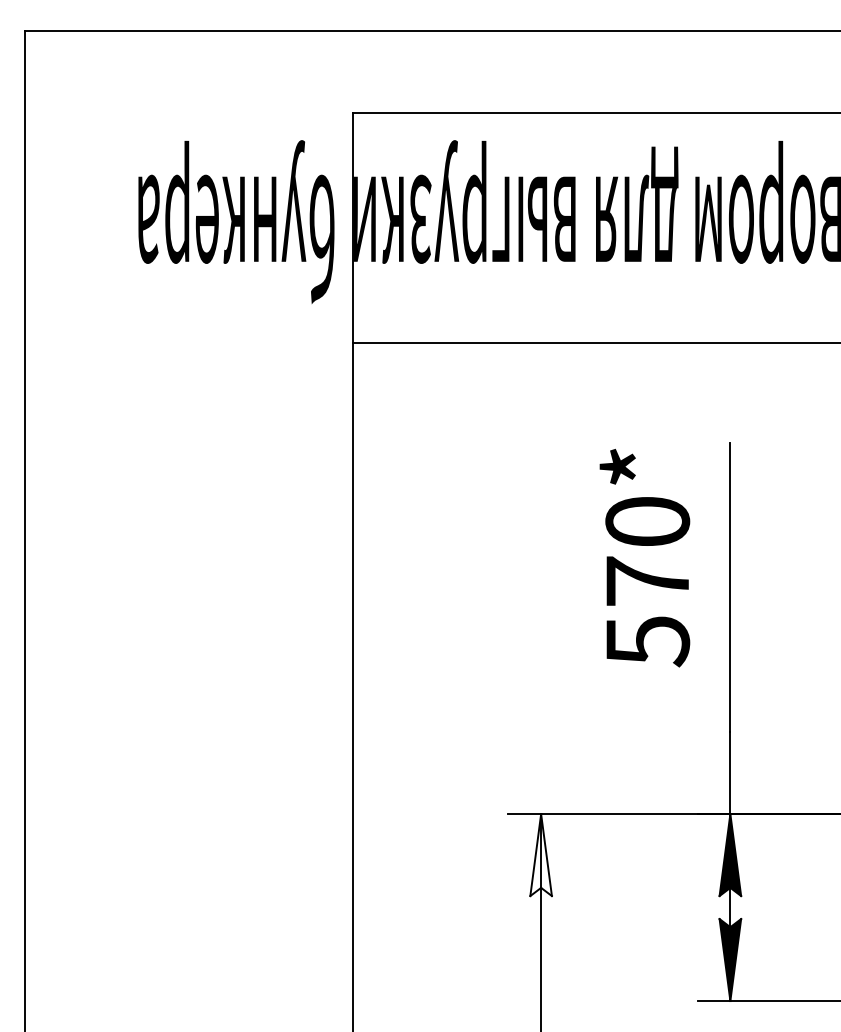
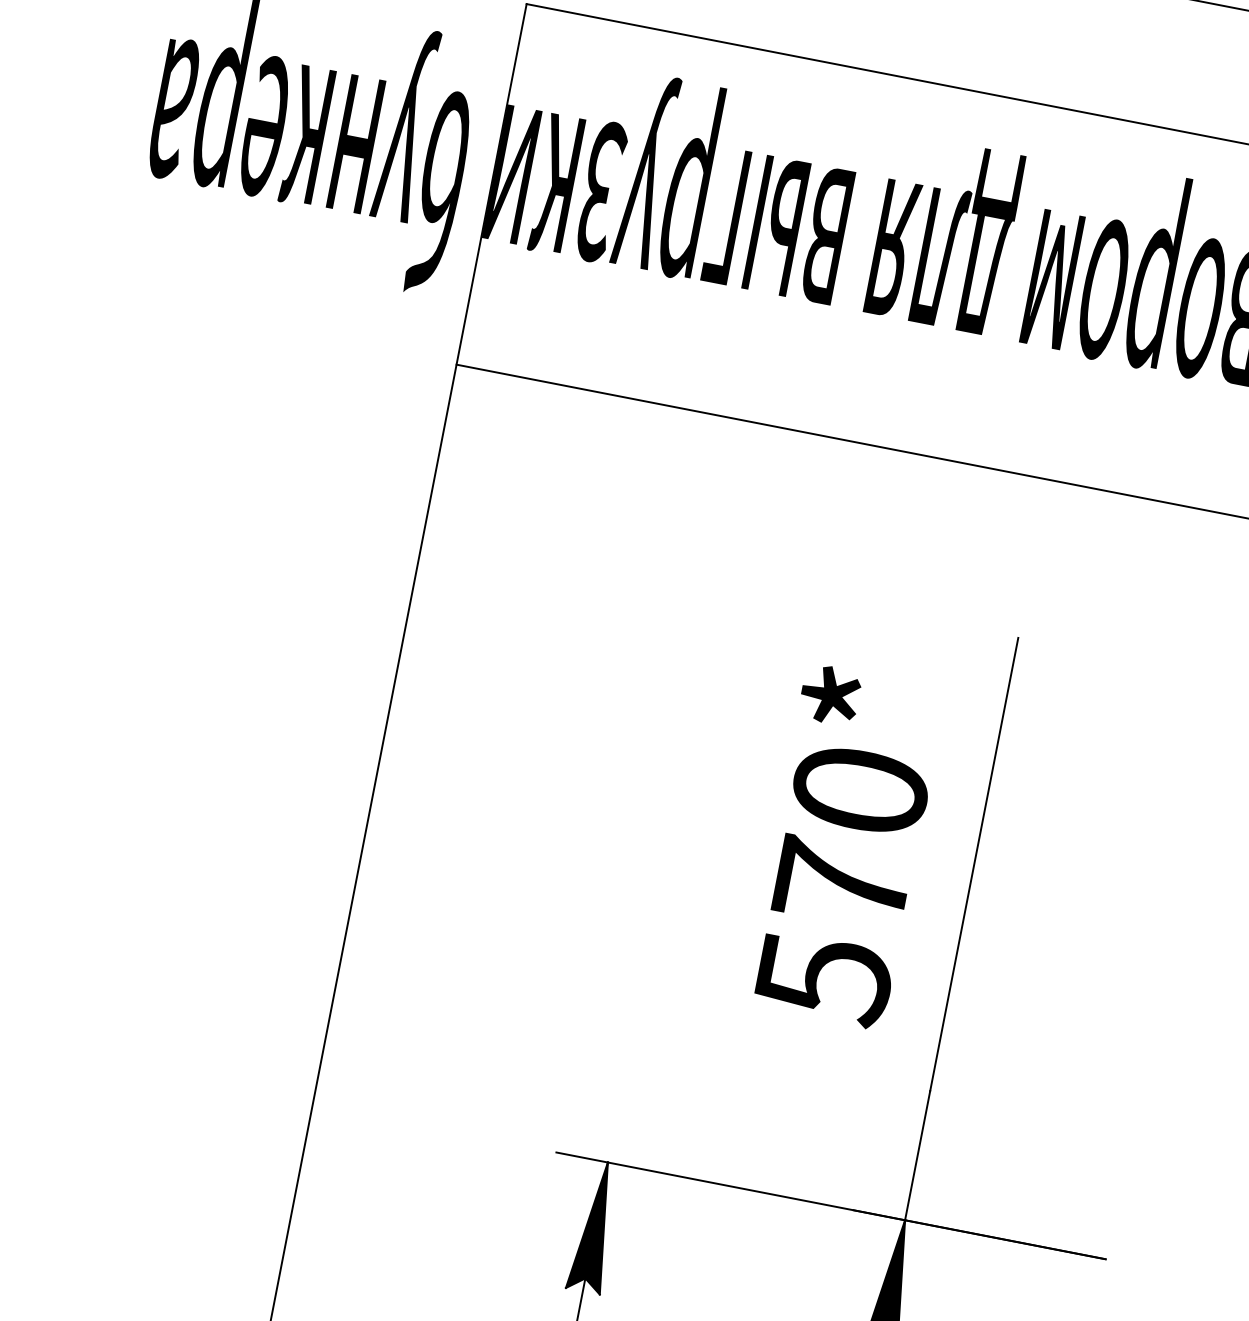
text: (644, 558) -> (844, 847), moved
fill: (540, 855) -> (594, 1227), added

